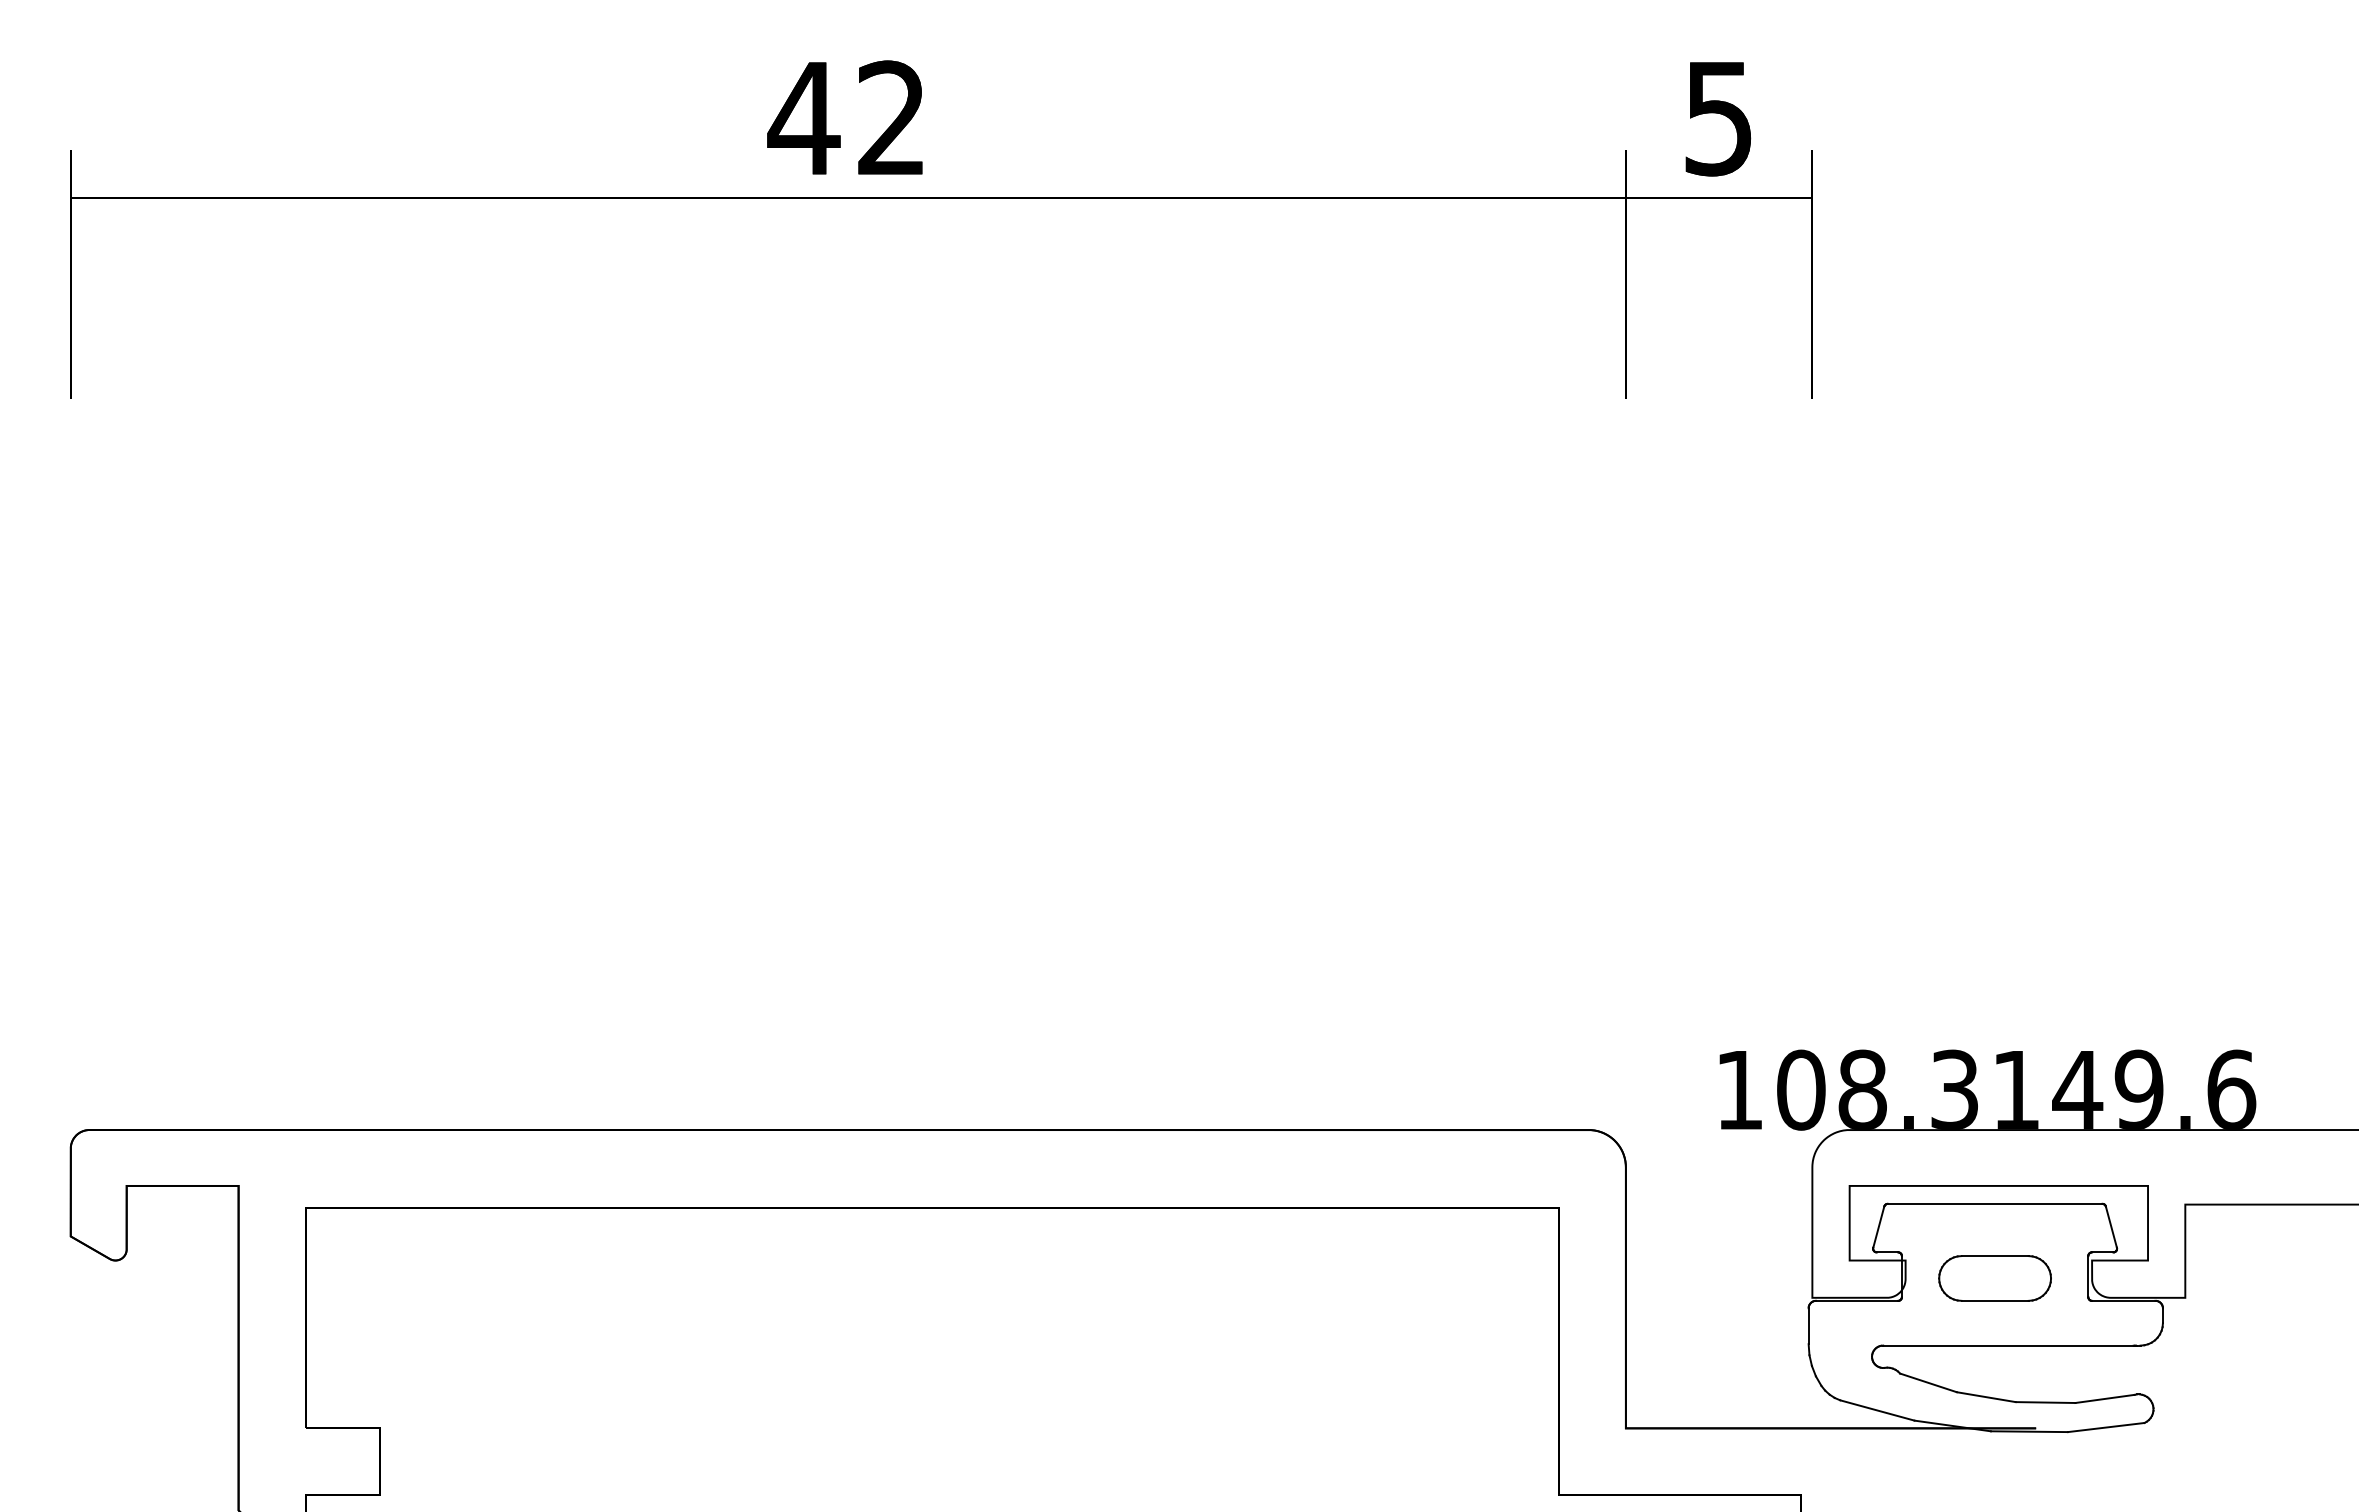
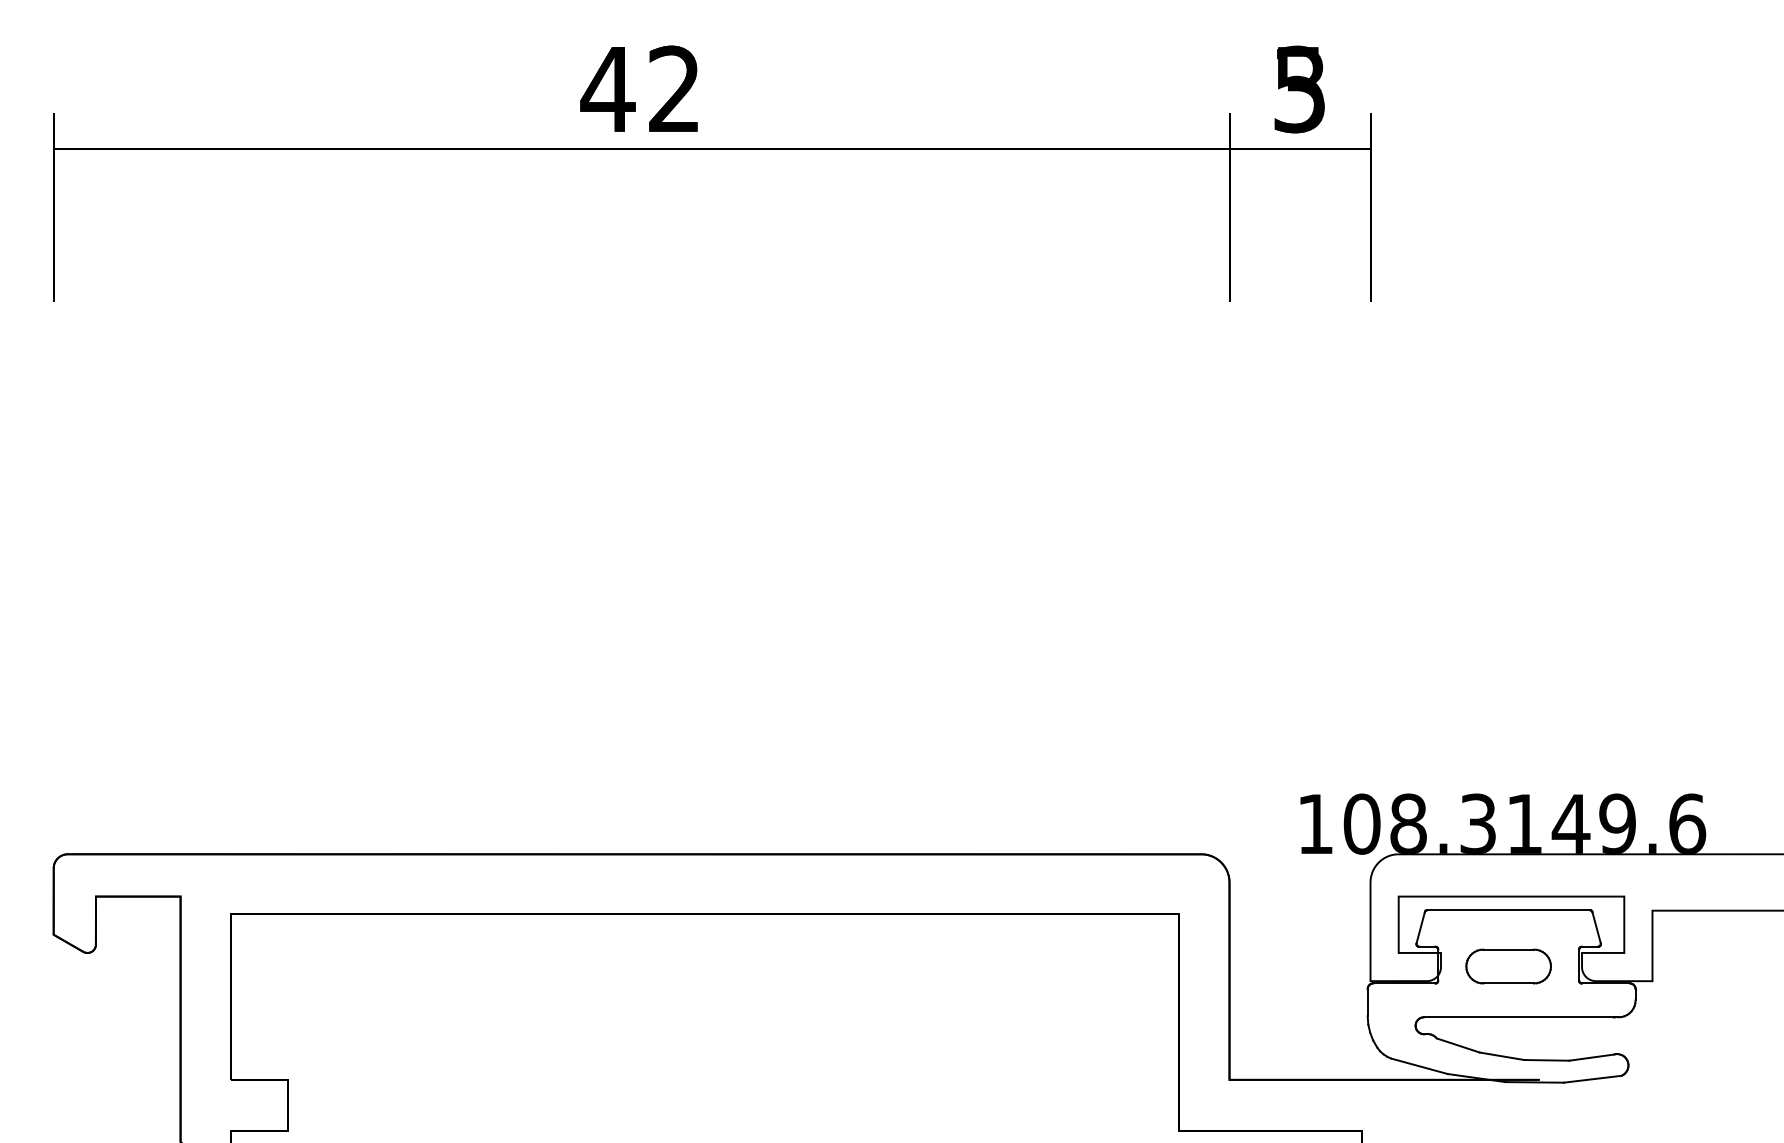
text: (1718, 117) -> (1299, 88), 5 -> 3

